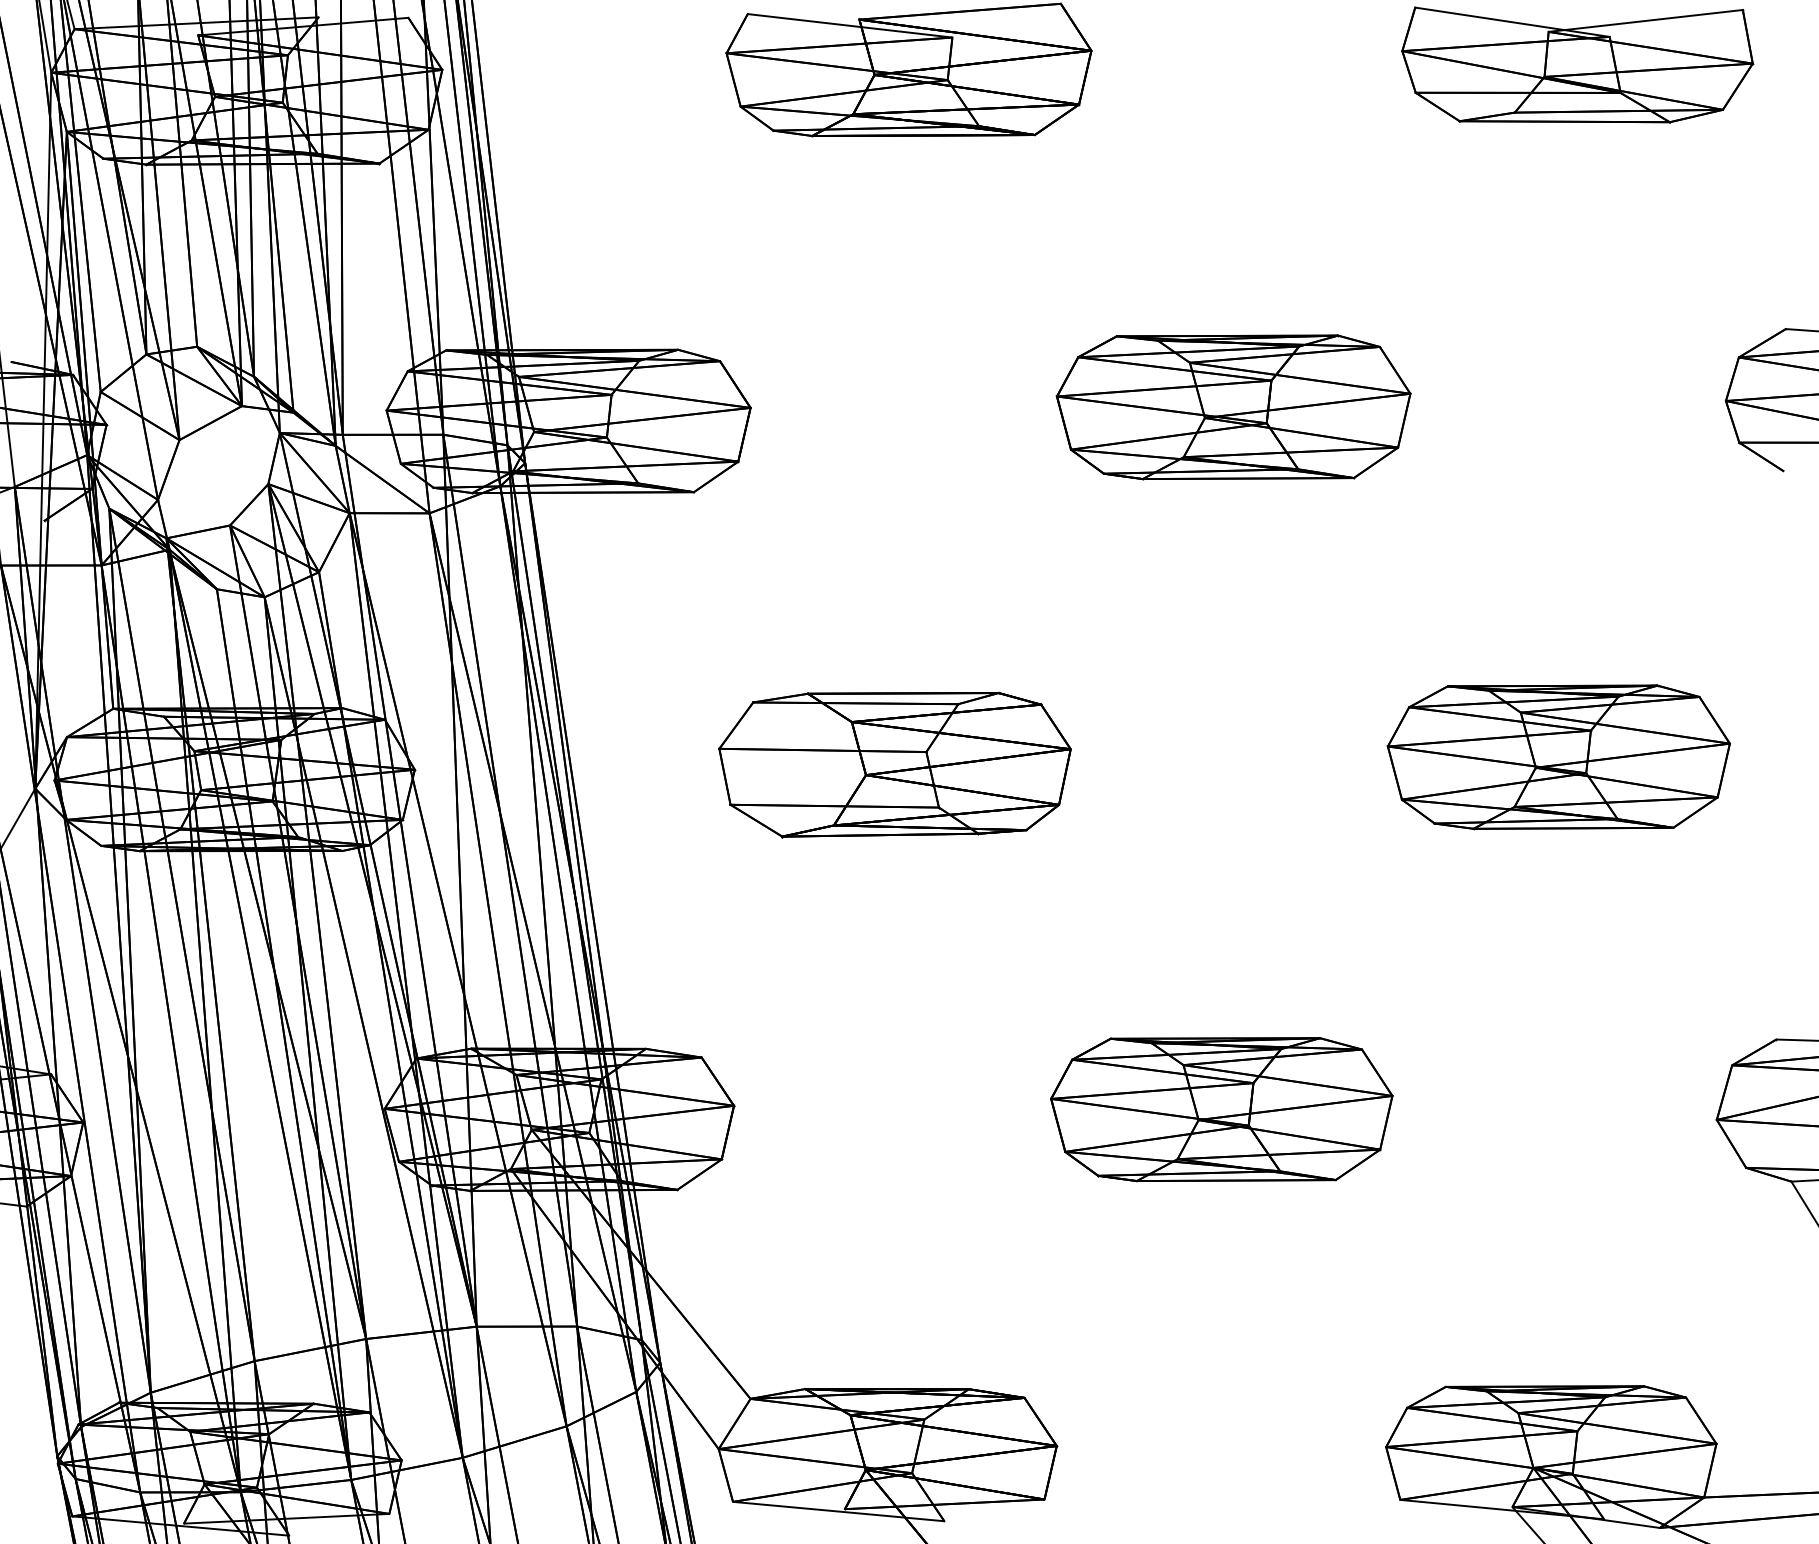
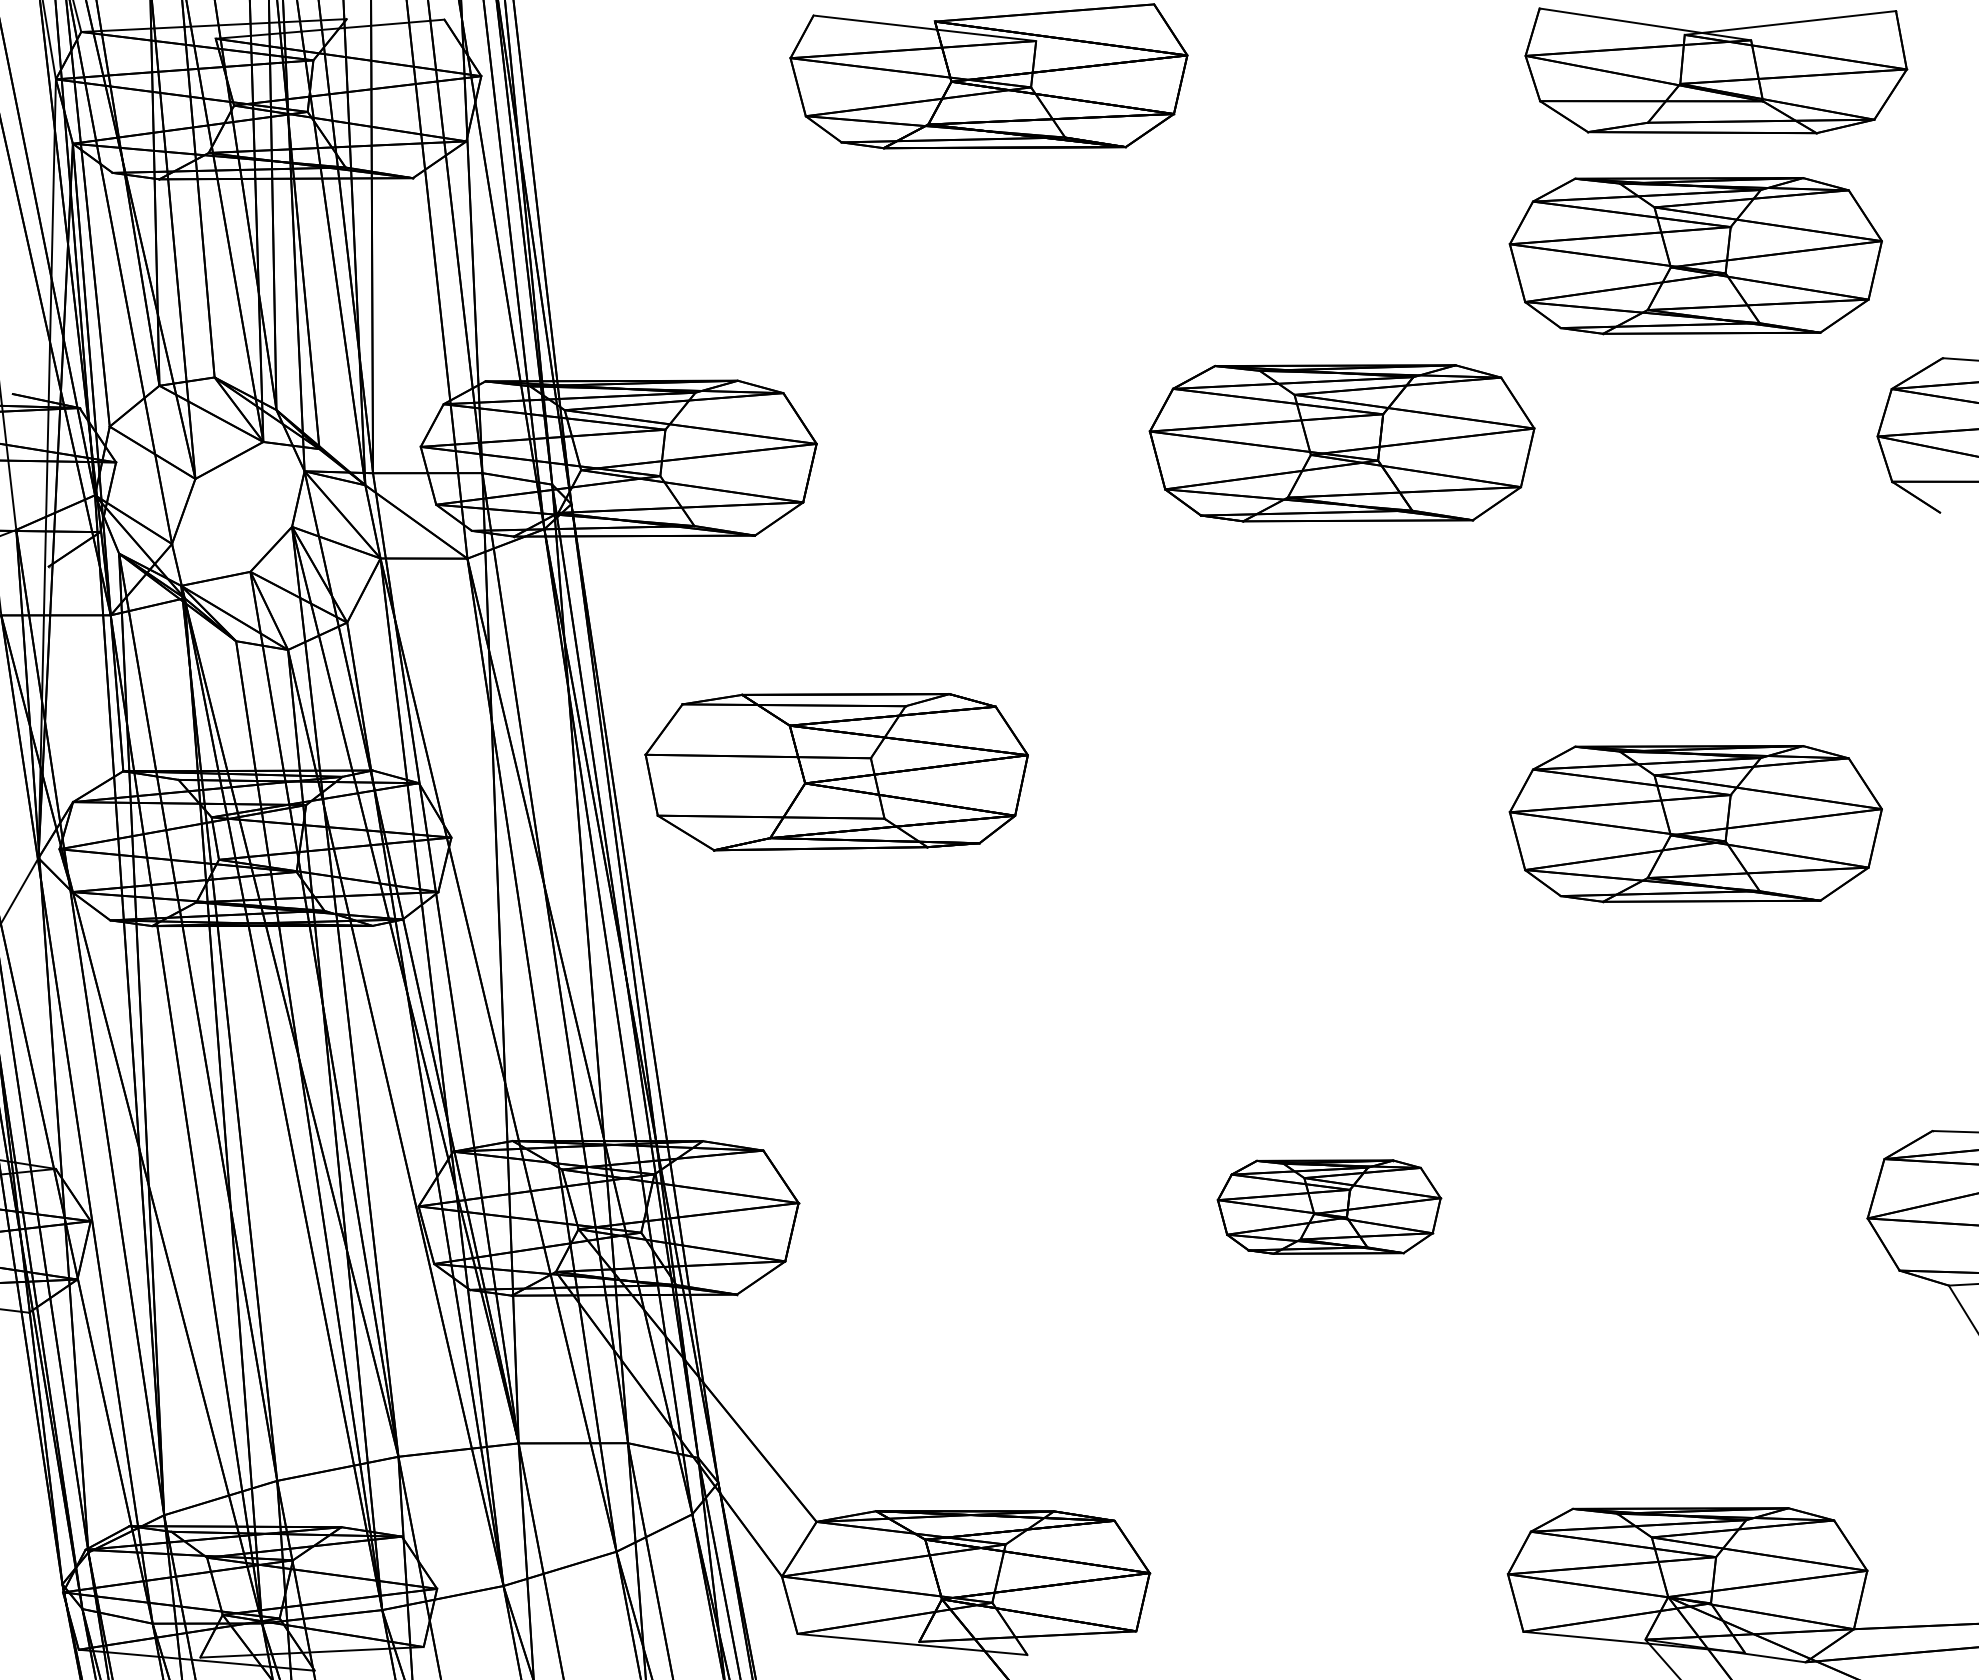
part: (1558, 235) -> (1695, 256), added
part: (894, 765) -> (836, 772), moved
part: (1222, 1108) -> (1329, 1206), size x0.6

